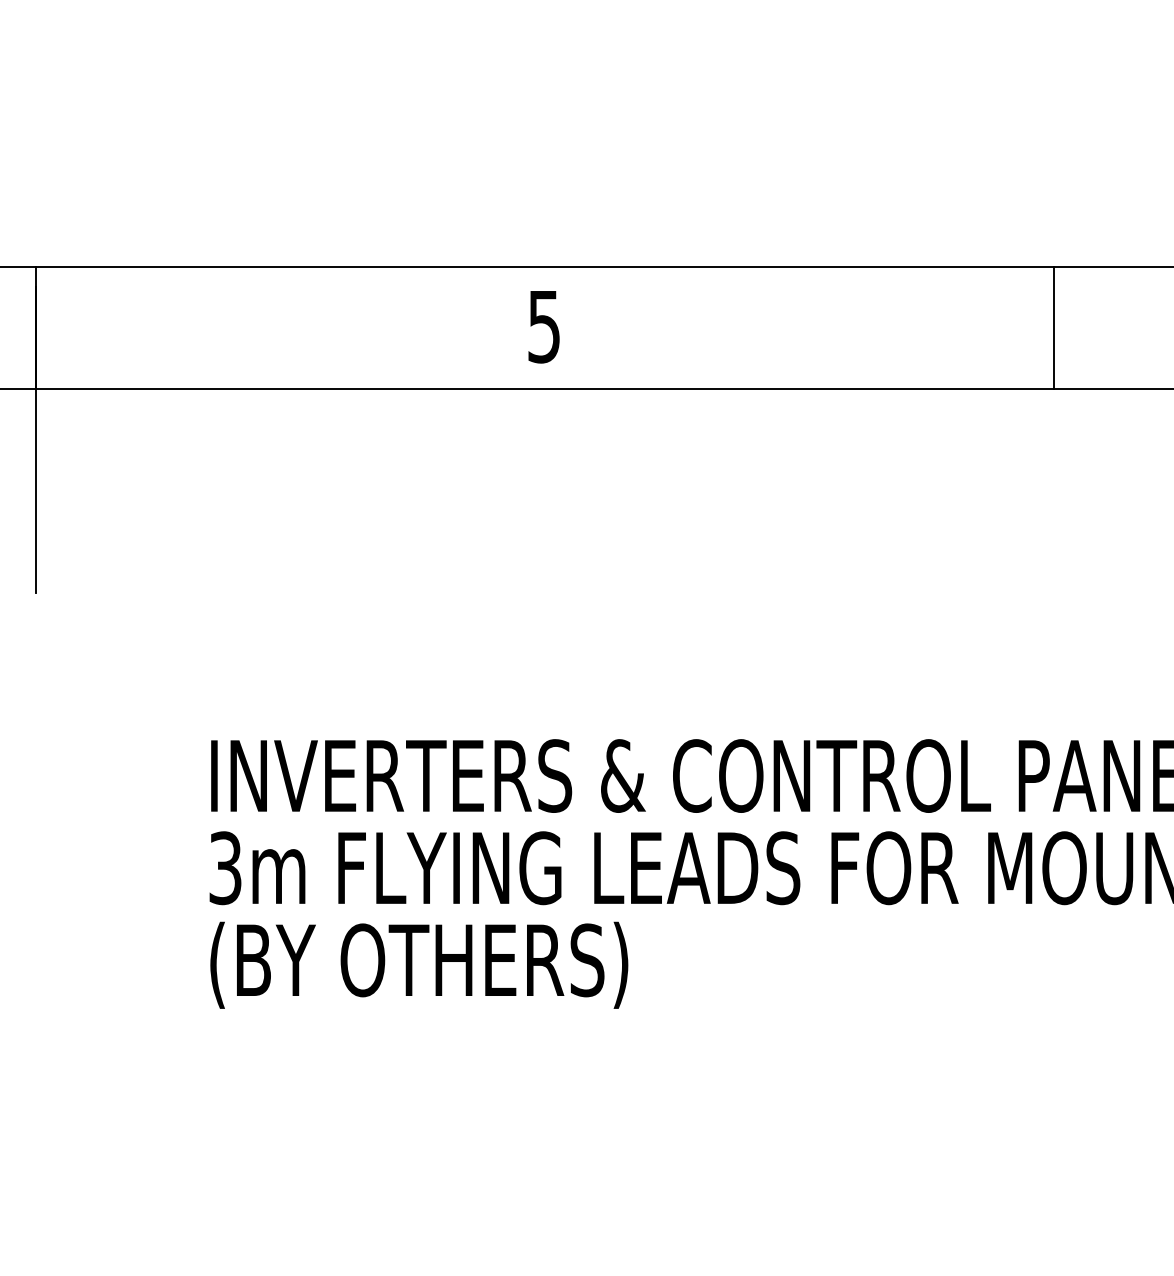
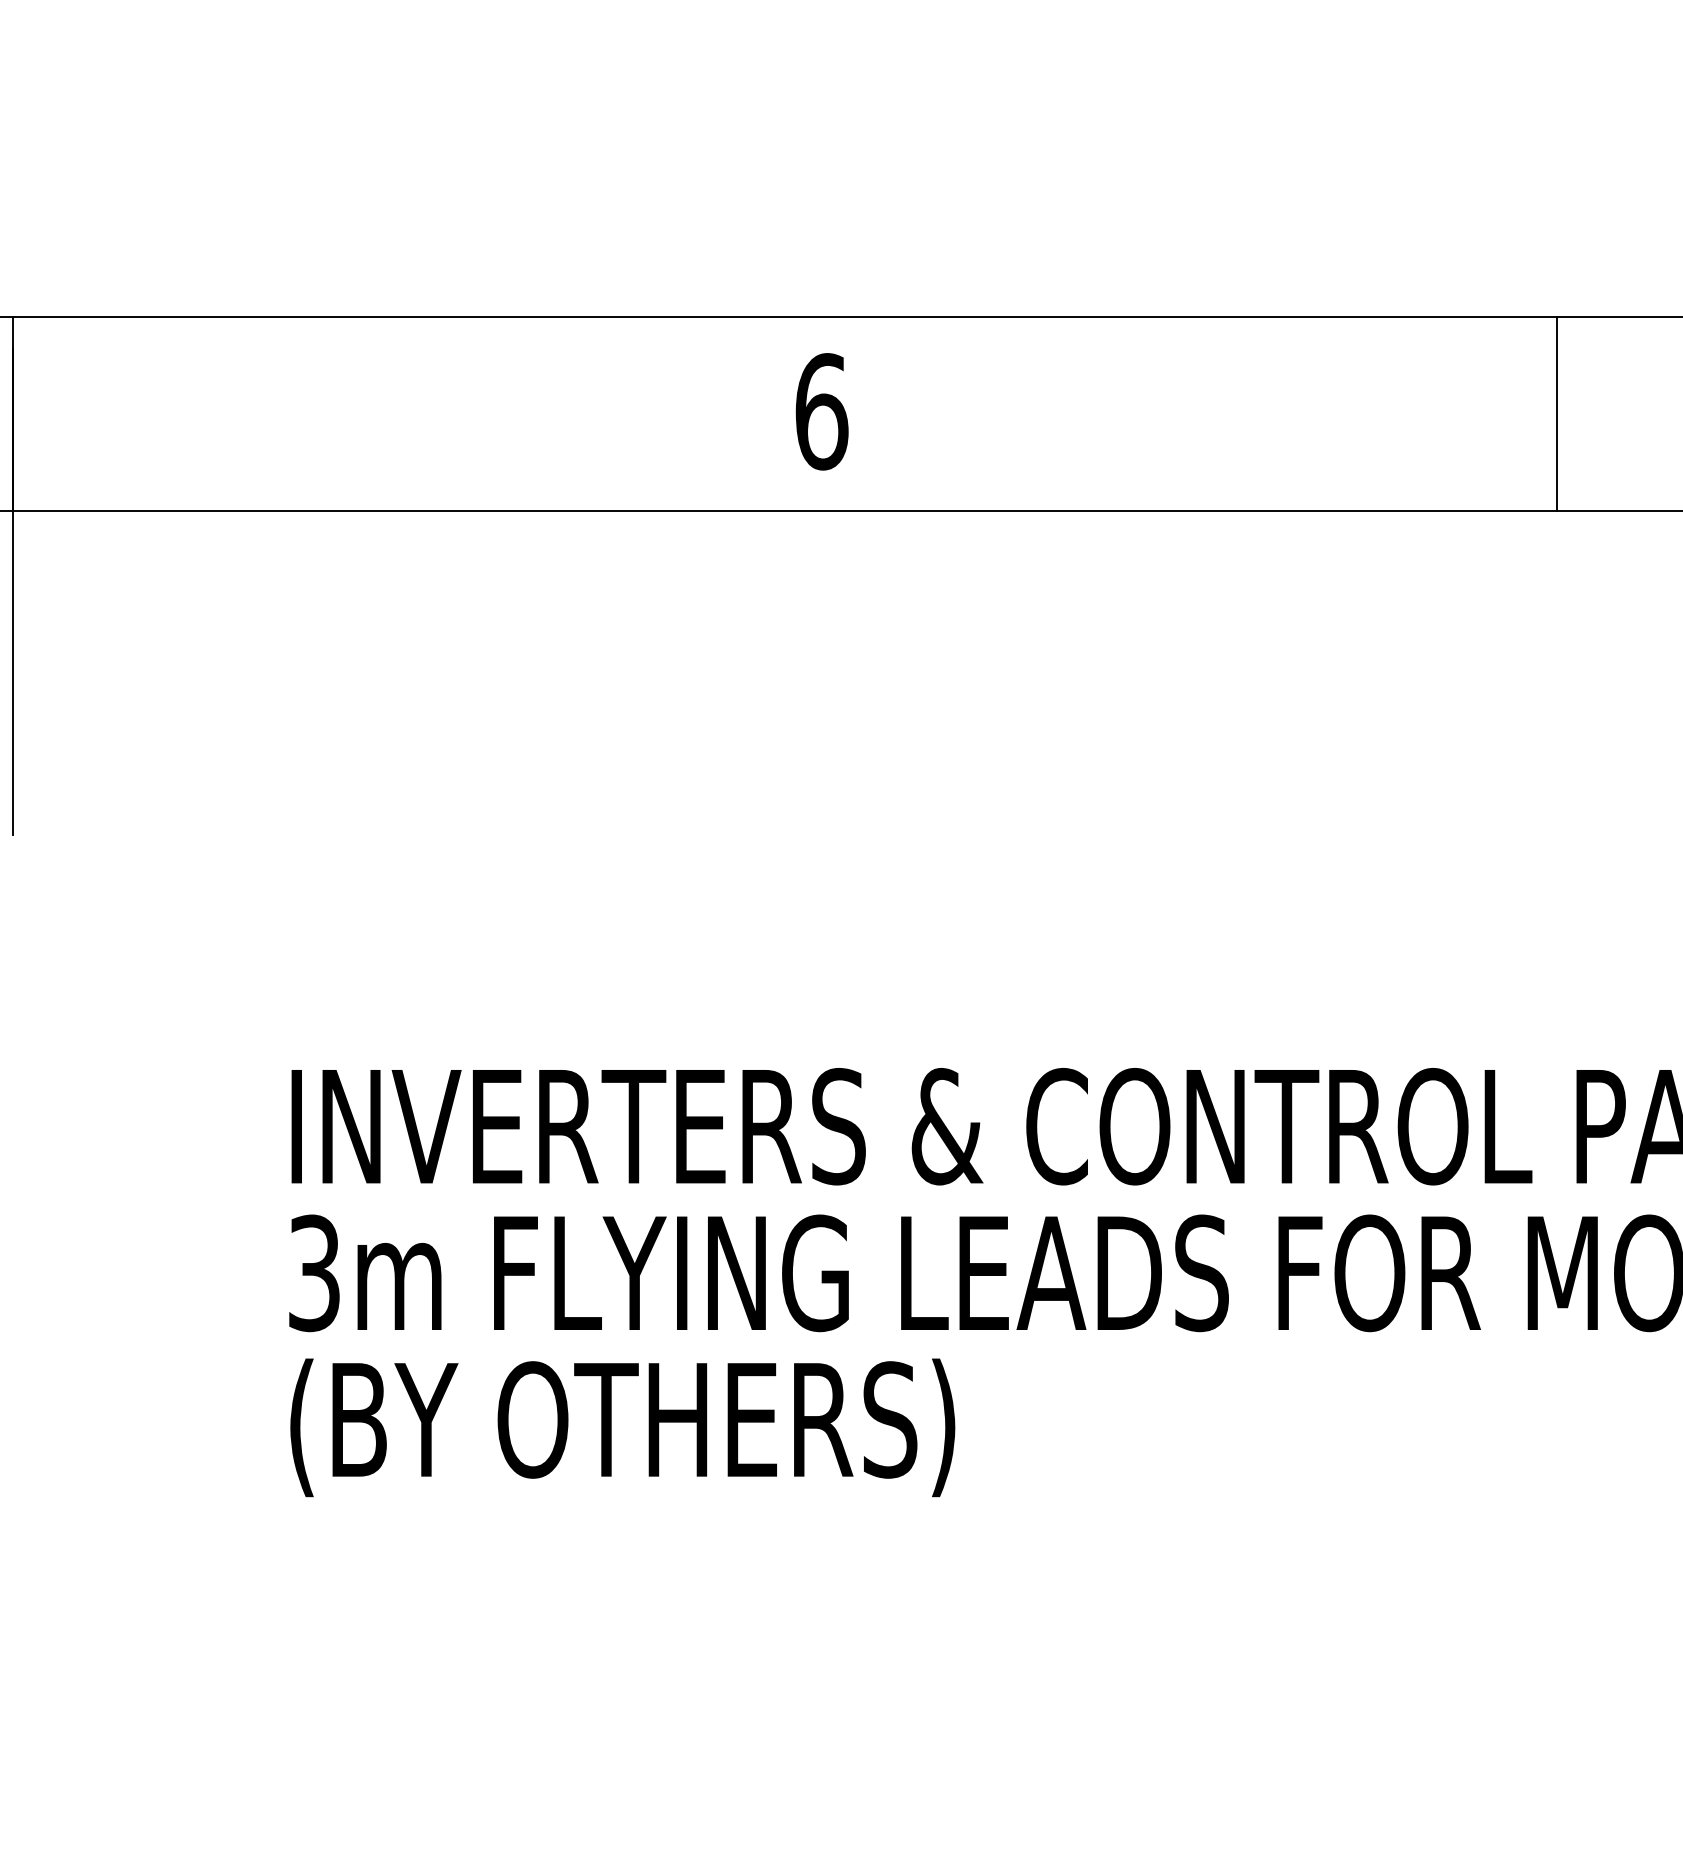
text: (544, 326) -> (821, 411), 5 -> 6
line: (1054, 328) -> (1556, 414), moved

